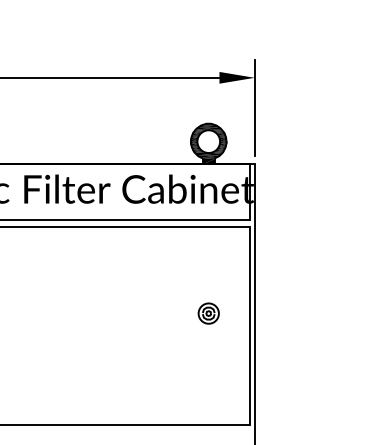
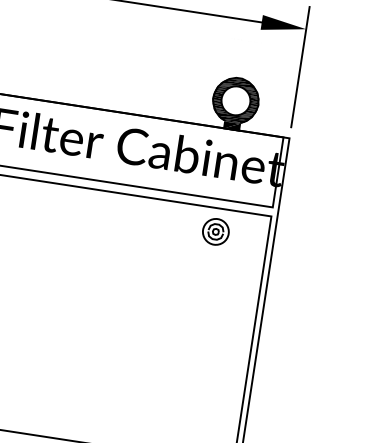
part: (208, 313) -> (215, 231), moved

